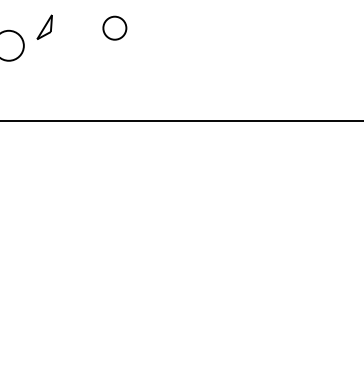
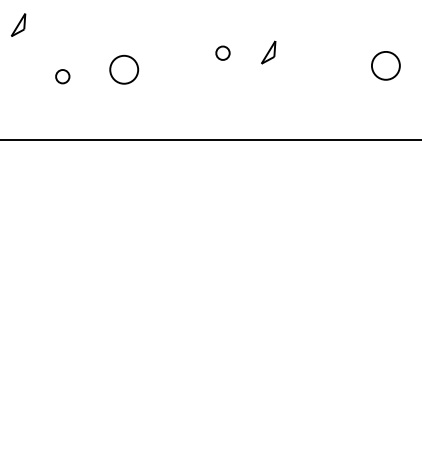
part: (44, 27) -> (268, 52), moved
part: (114, 27) -> (222, 52), size x0.62
part: (289, 41) -> (385, 65), added

